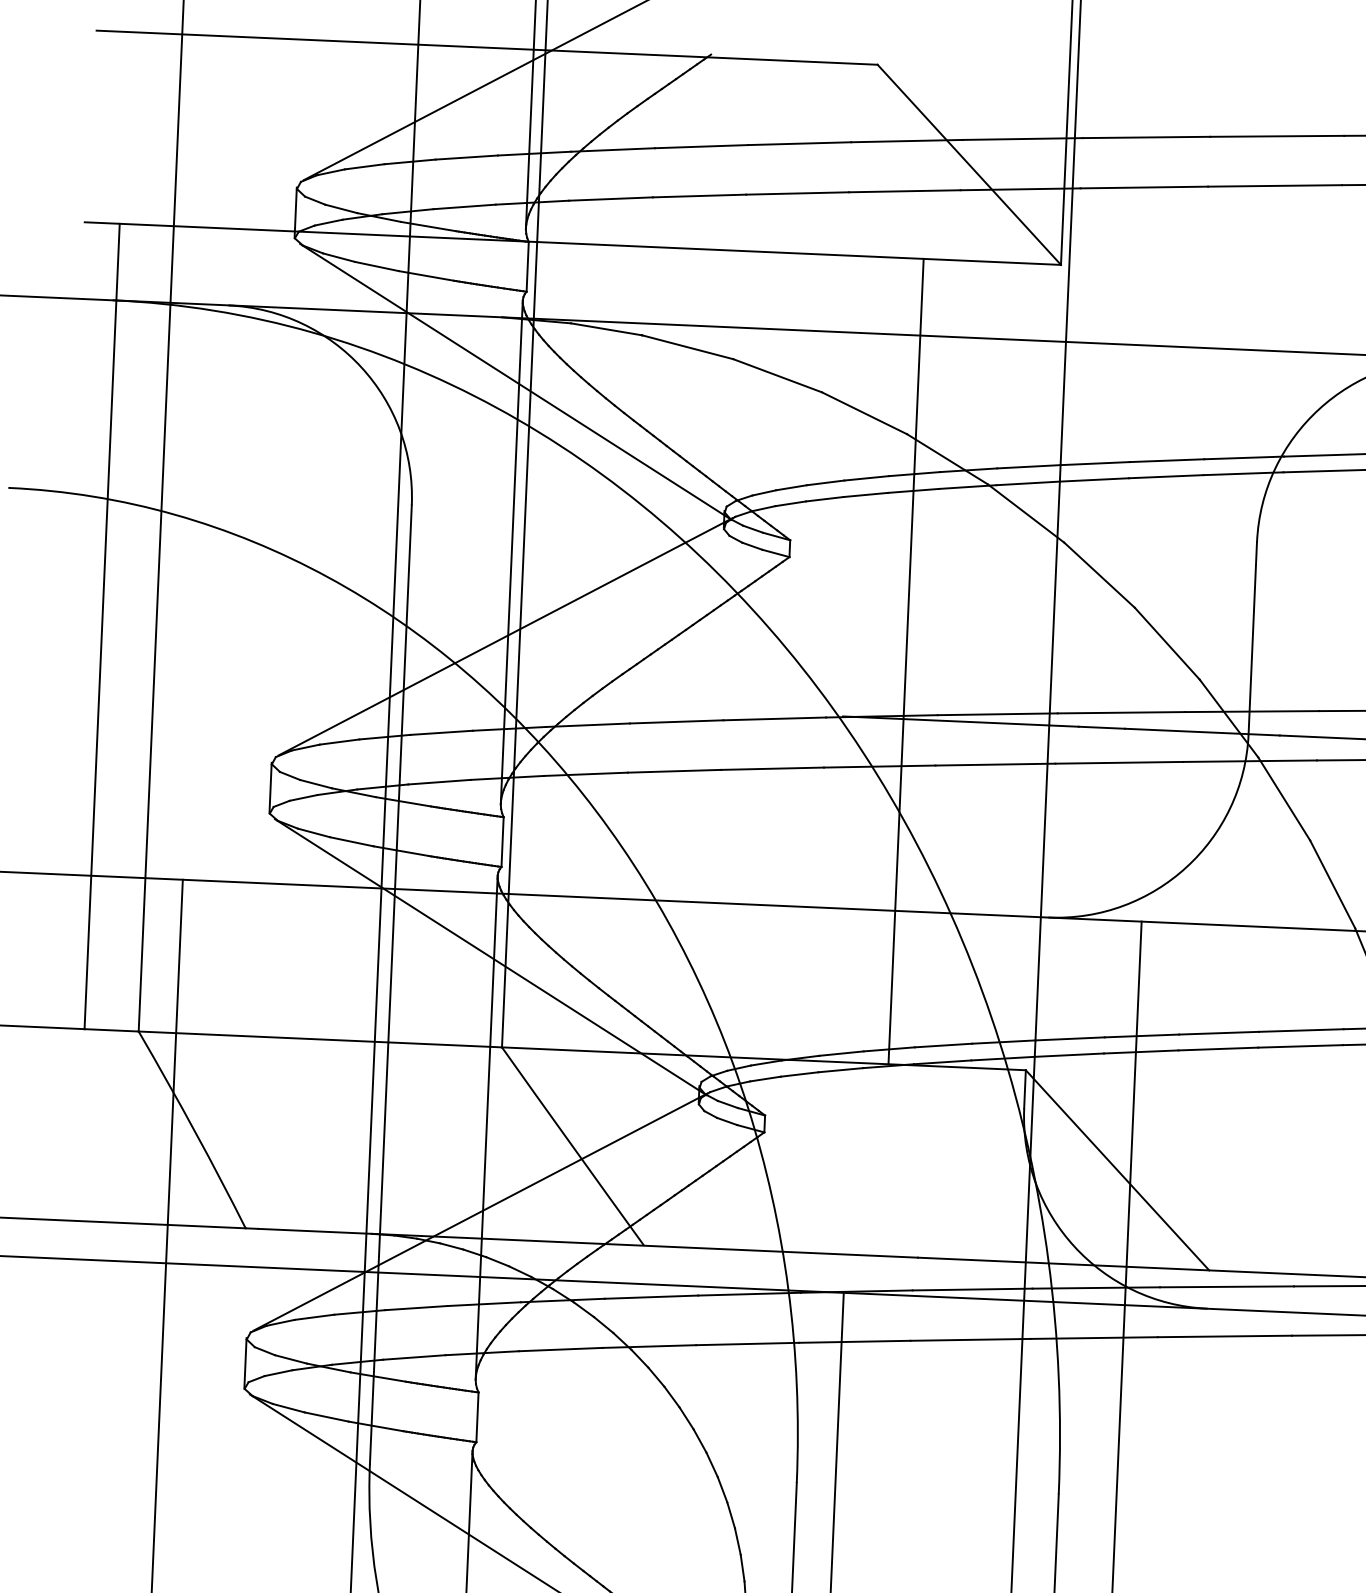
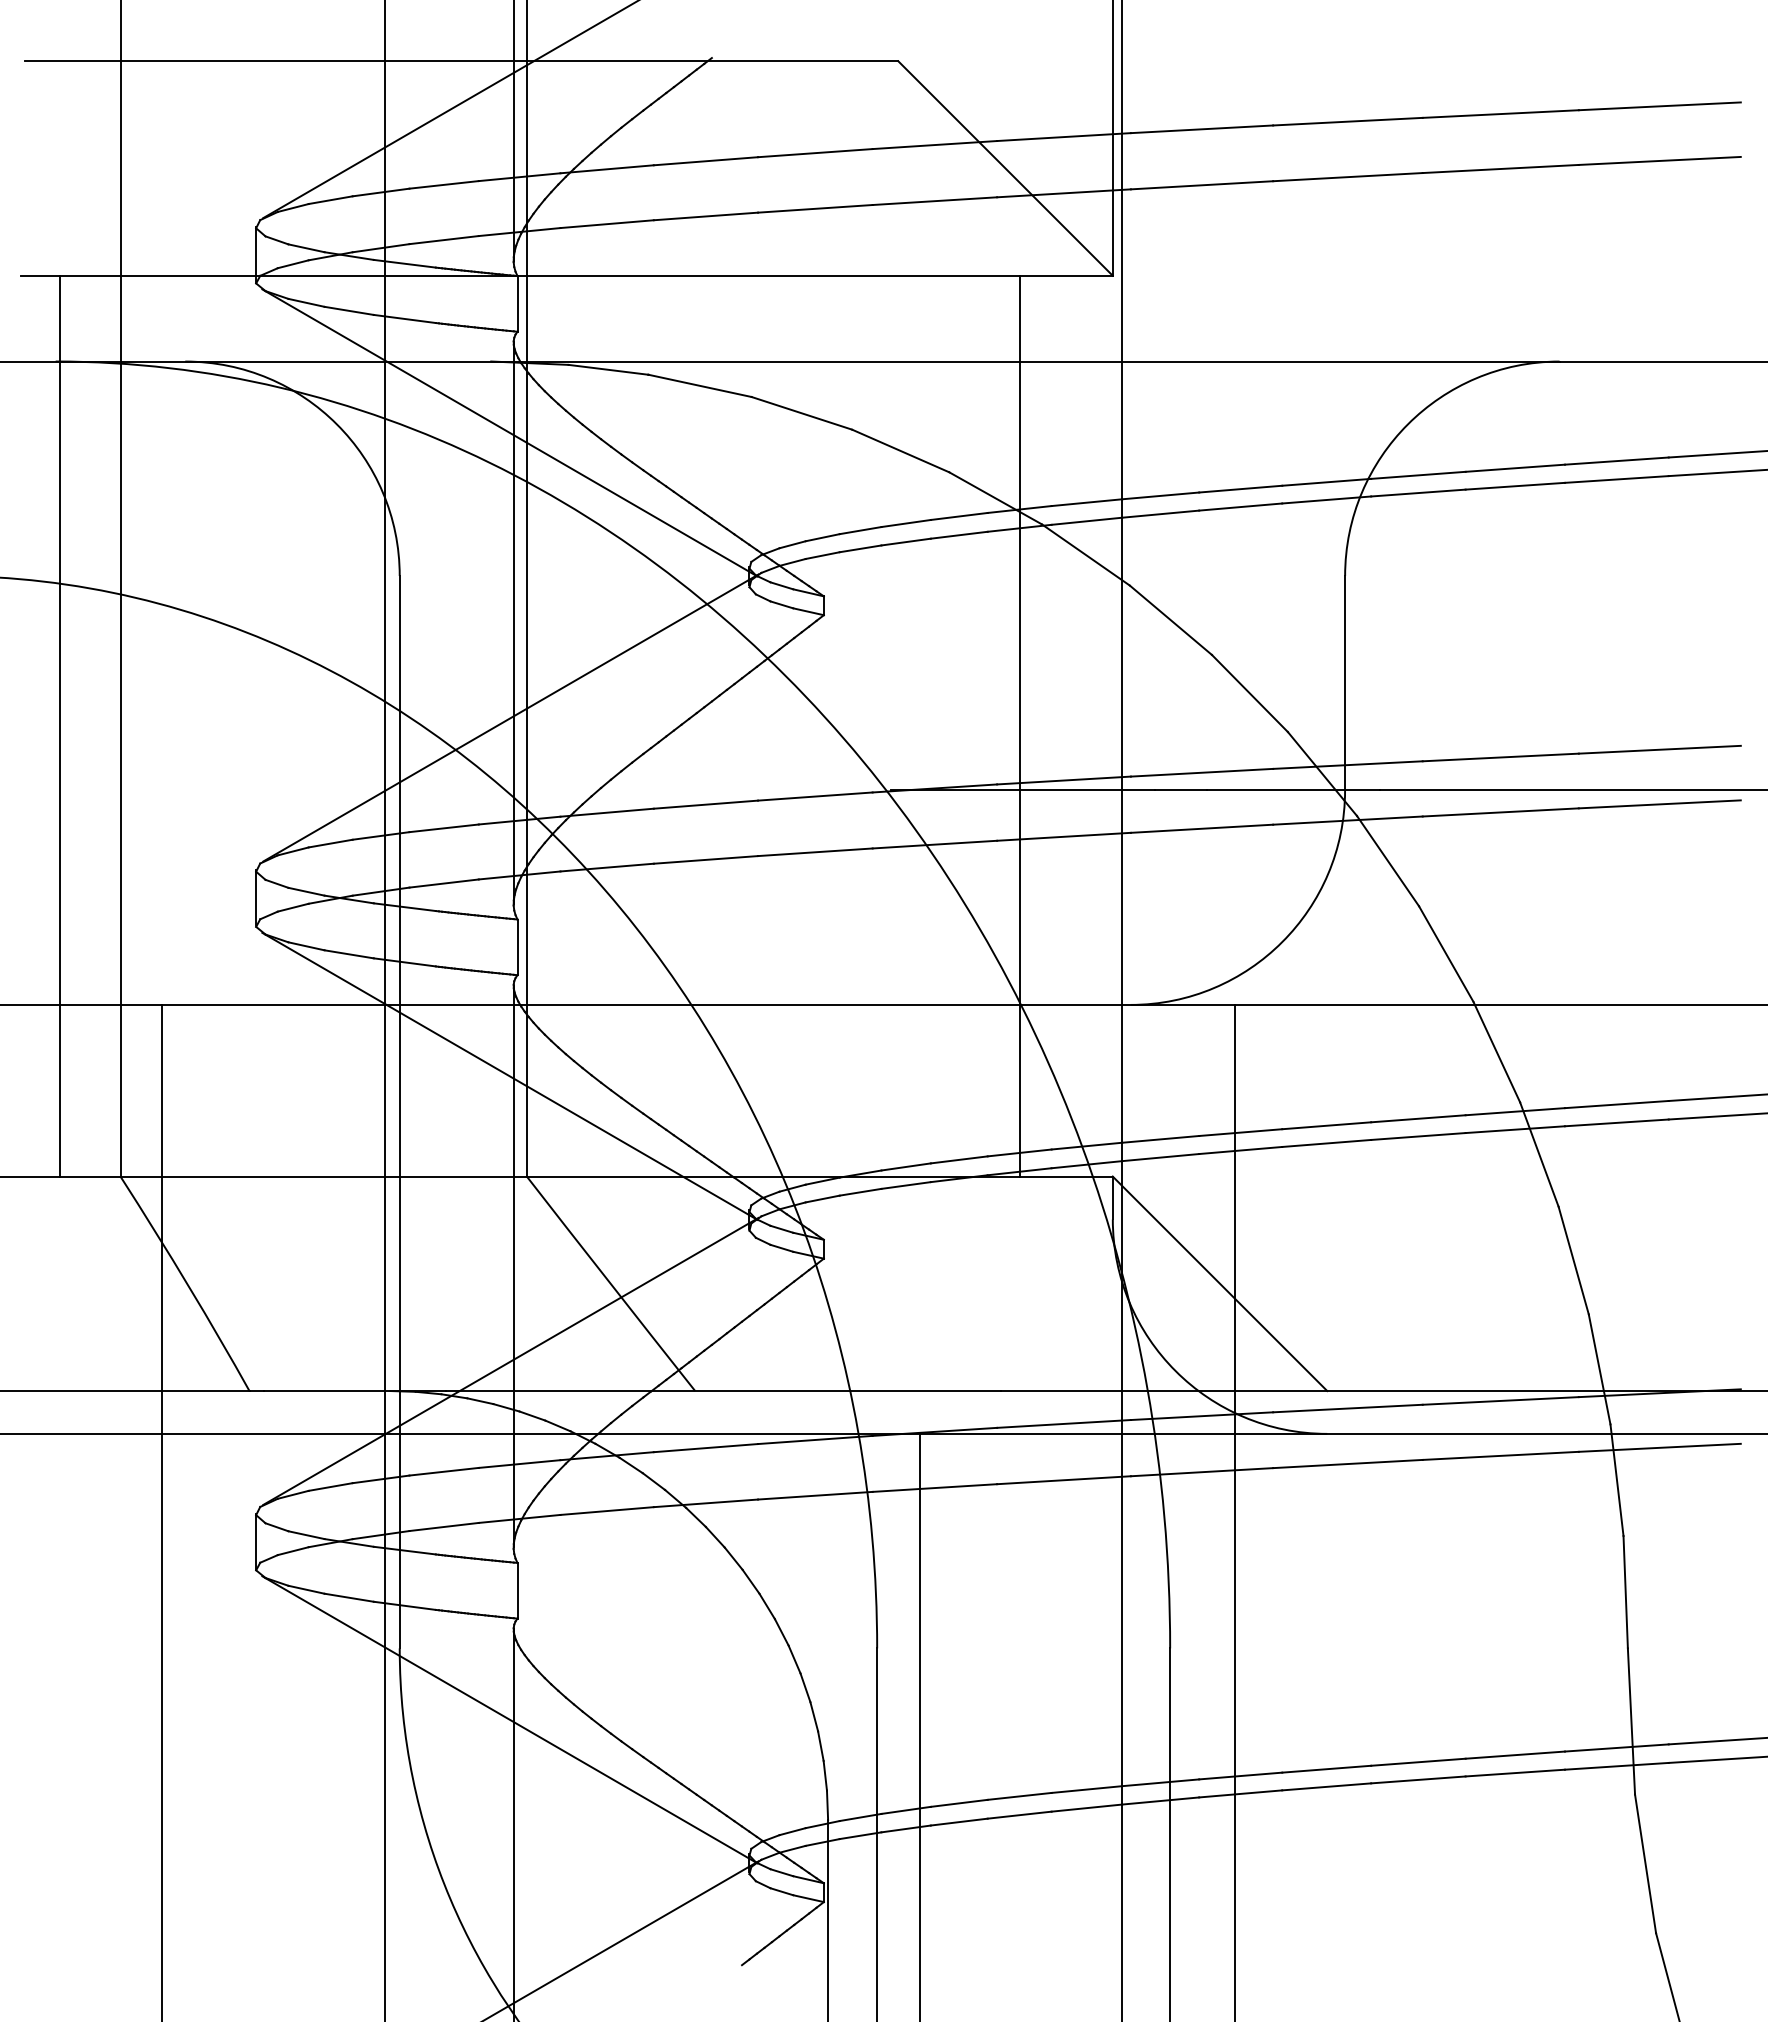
line: (906, 661) -> (1020, 725), moved

